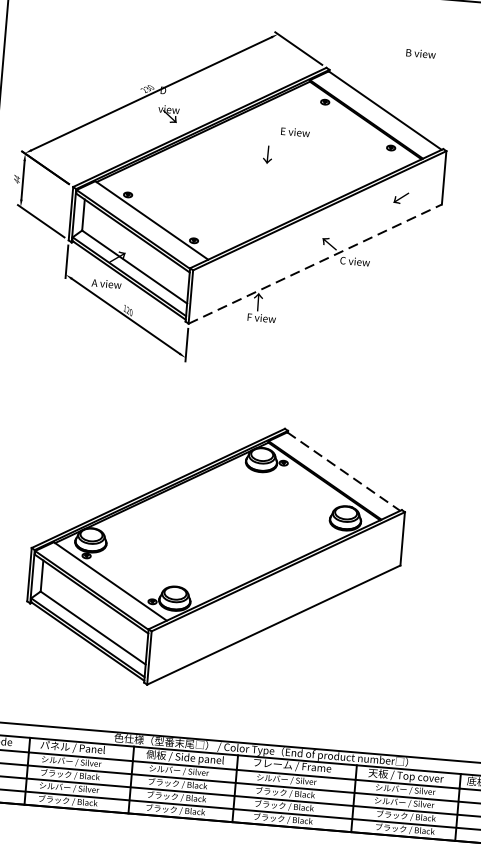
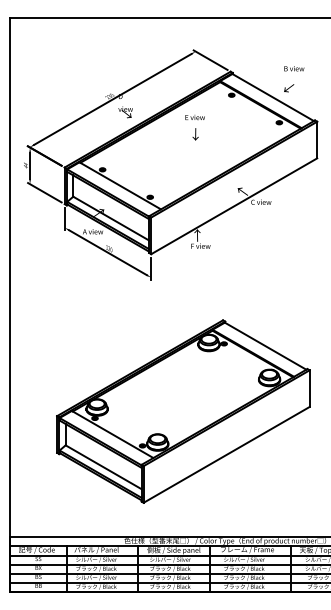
text: (421, 53) -> (294, 68), moved
text: (294, 132) -> (194, 117), moved
text: (401, 198) -> (289, 88), moved
line: (315, 264) -> (234, 206), dashed -> solid
line: (345, 472) -> (266, 346), dashed -> solid

